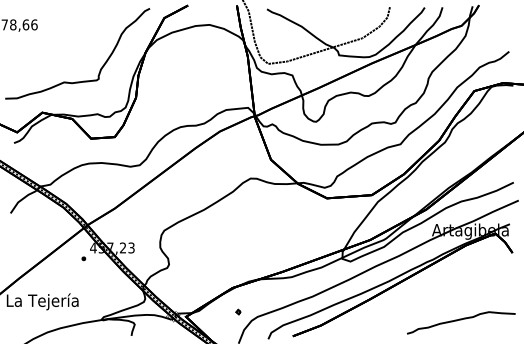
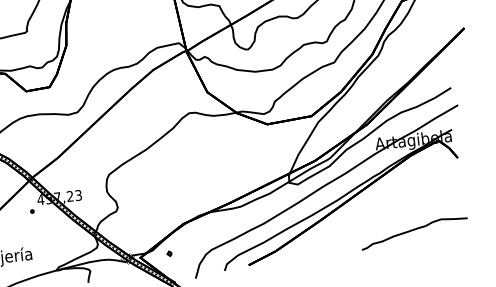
part: (238, 311) -> (169, 253), moved

